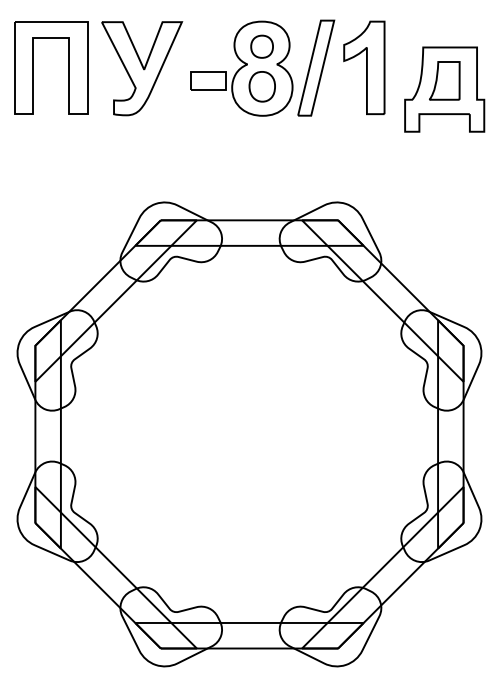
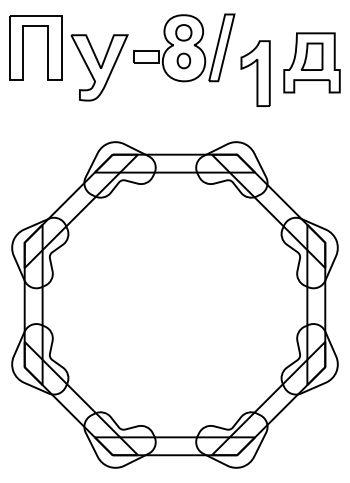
part: (364, 67) -> (255, 73), moved
part: (142, 68) -> (99, 67), moved
part: (261, 86) -> (183, 60), size x0.7

